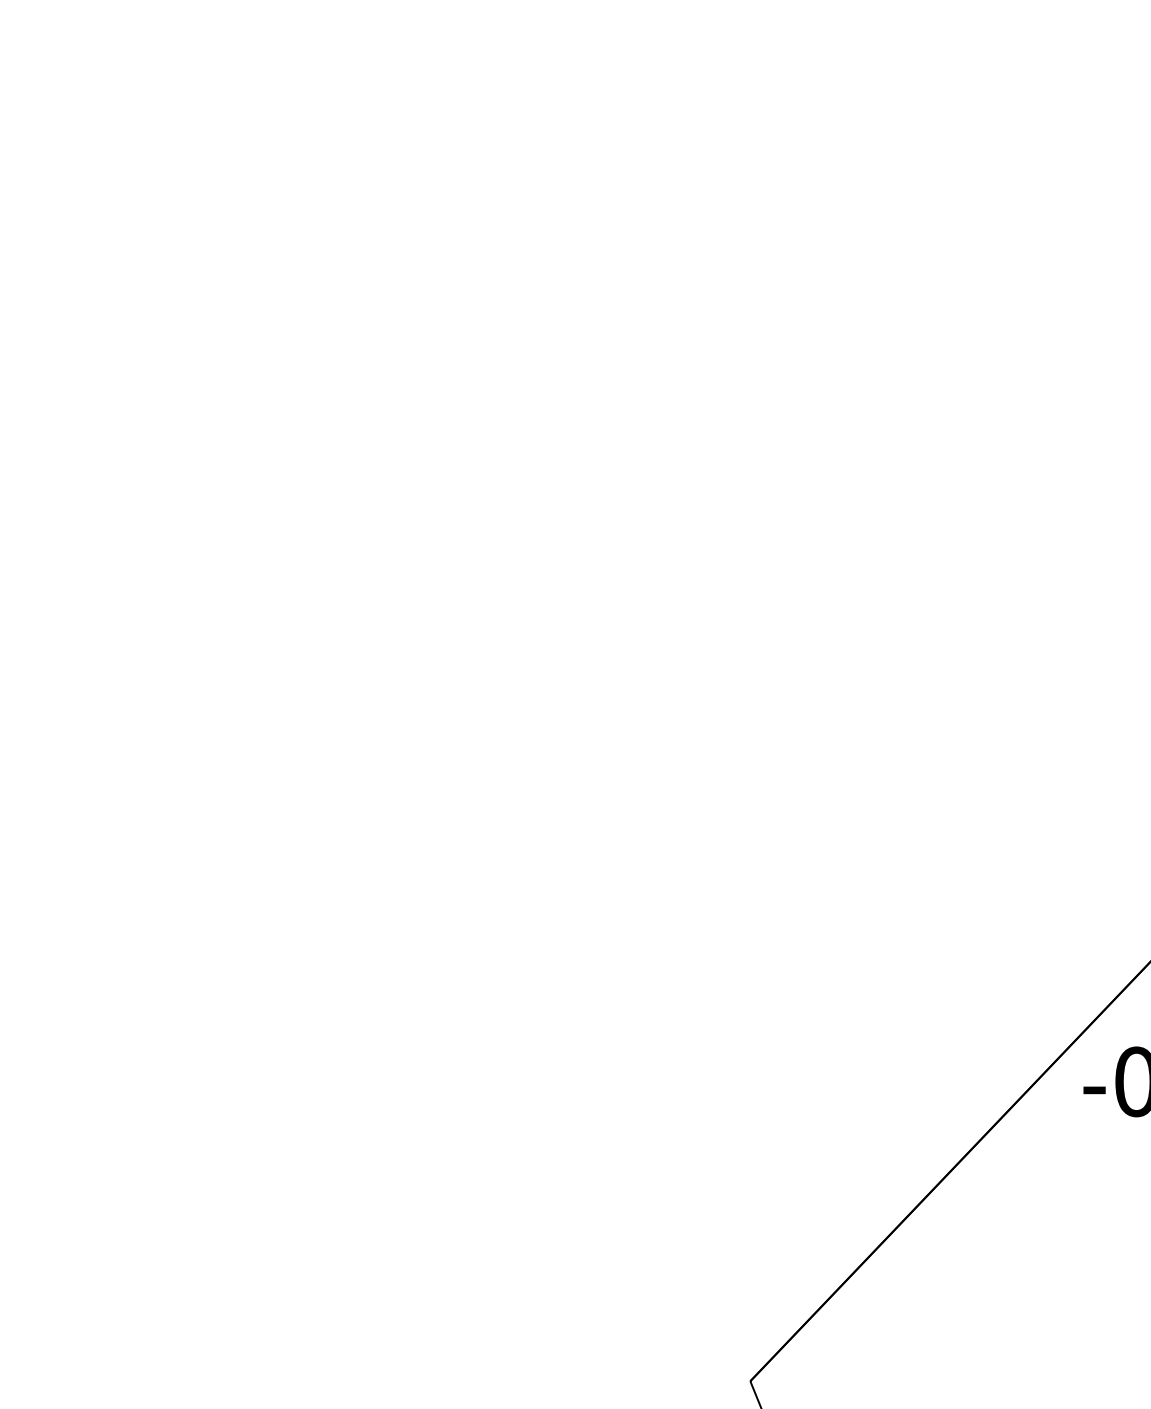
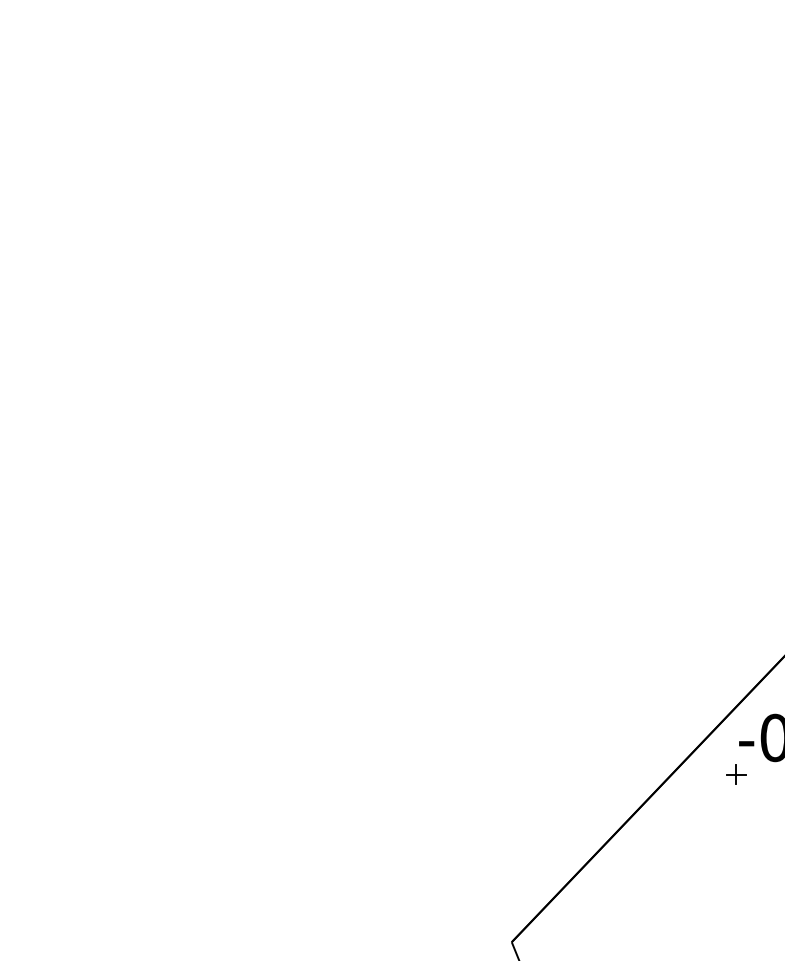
part: (1079, 1135) -> (736, 774), added

